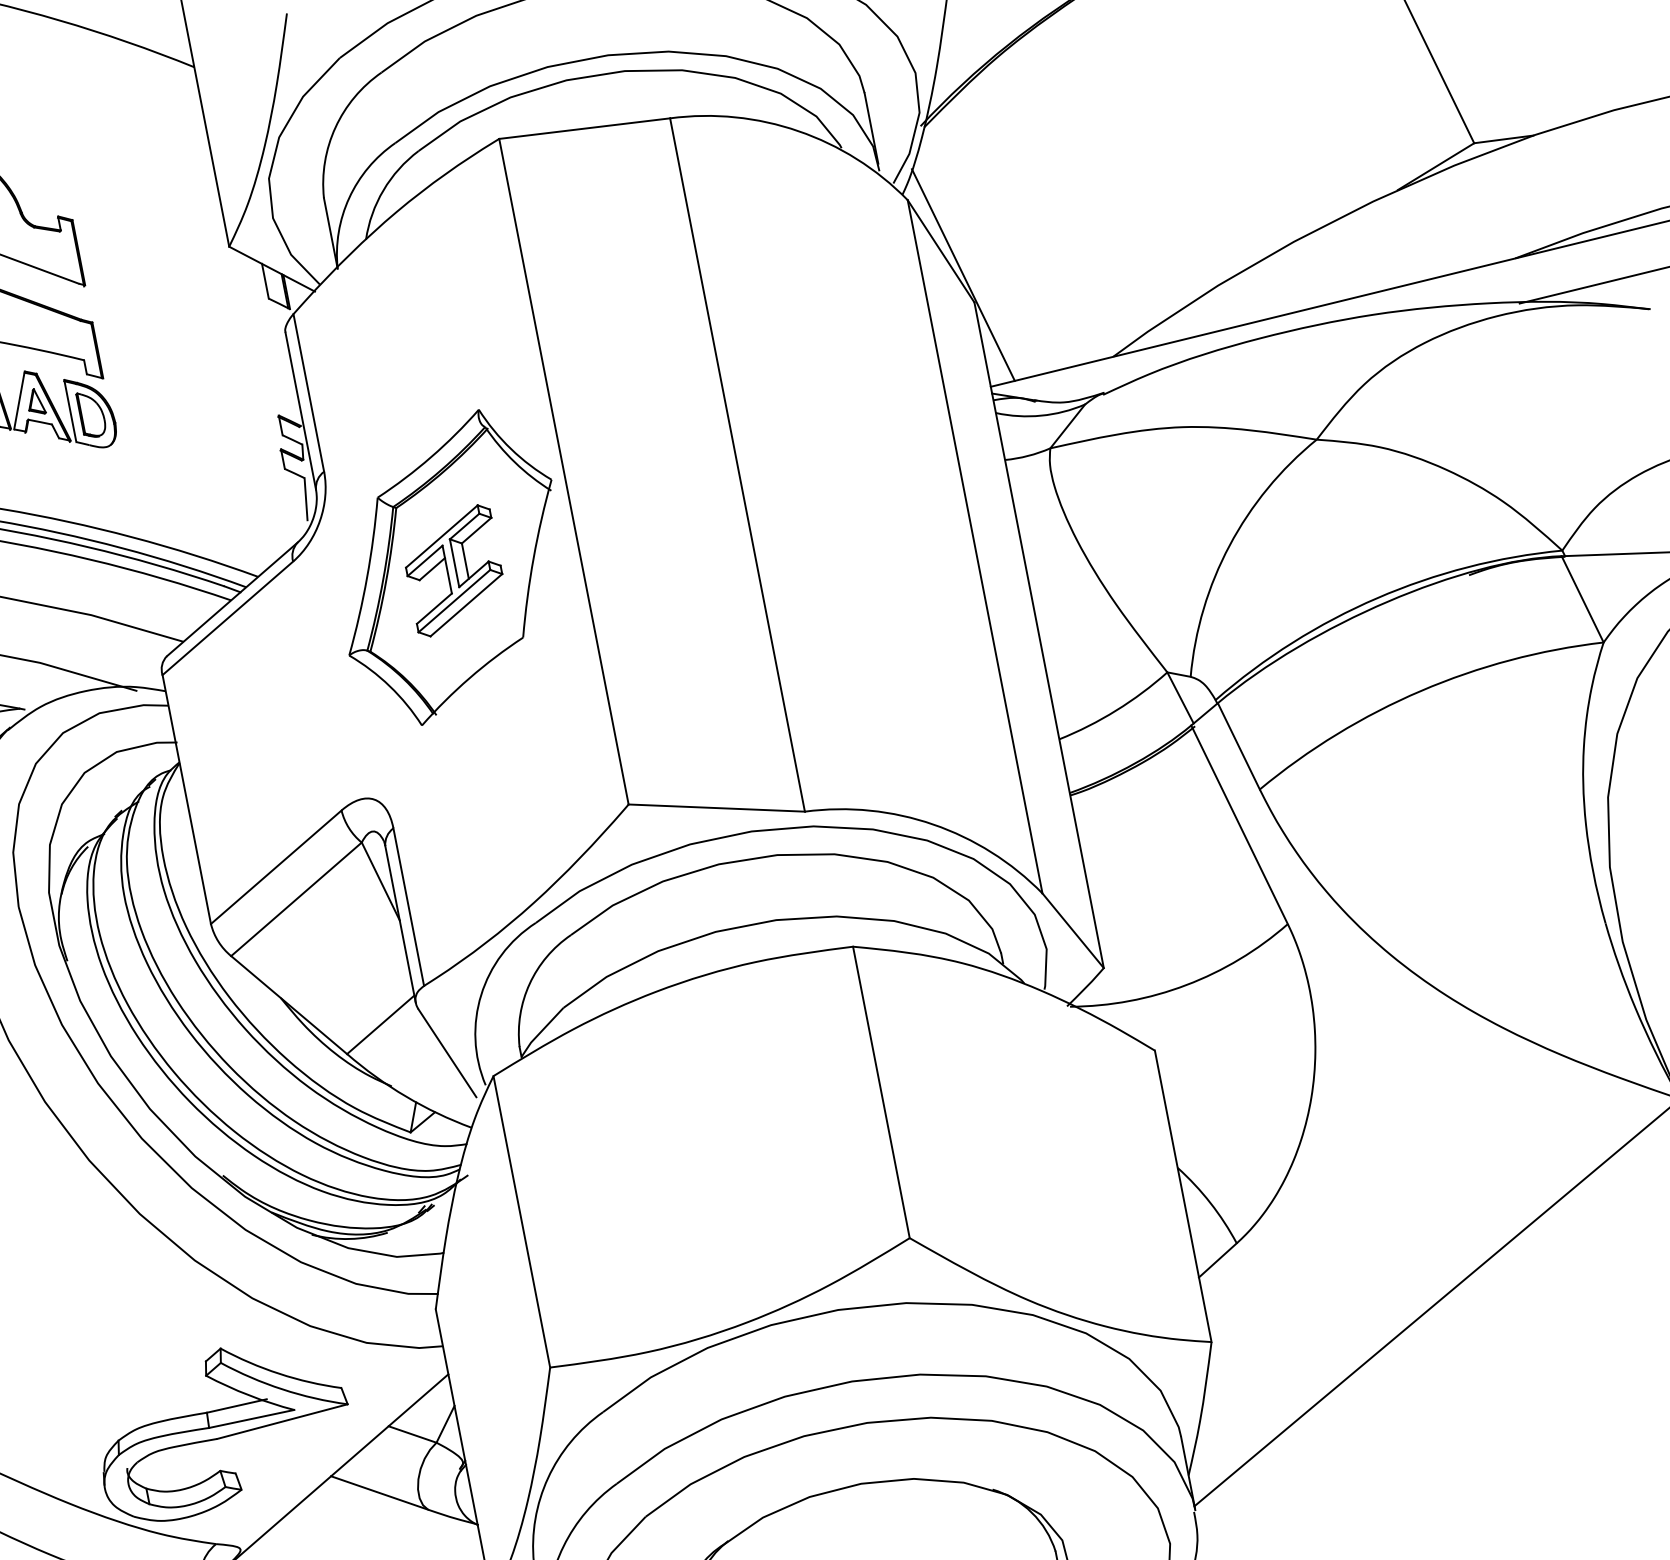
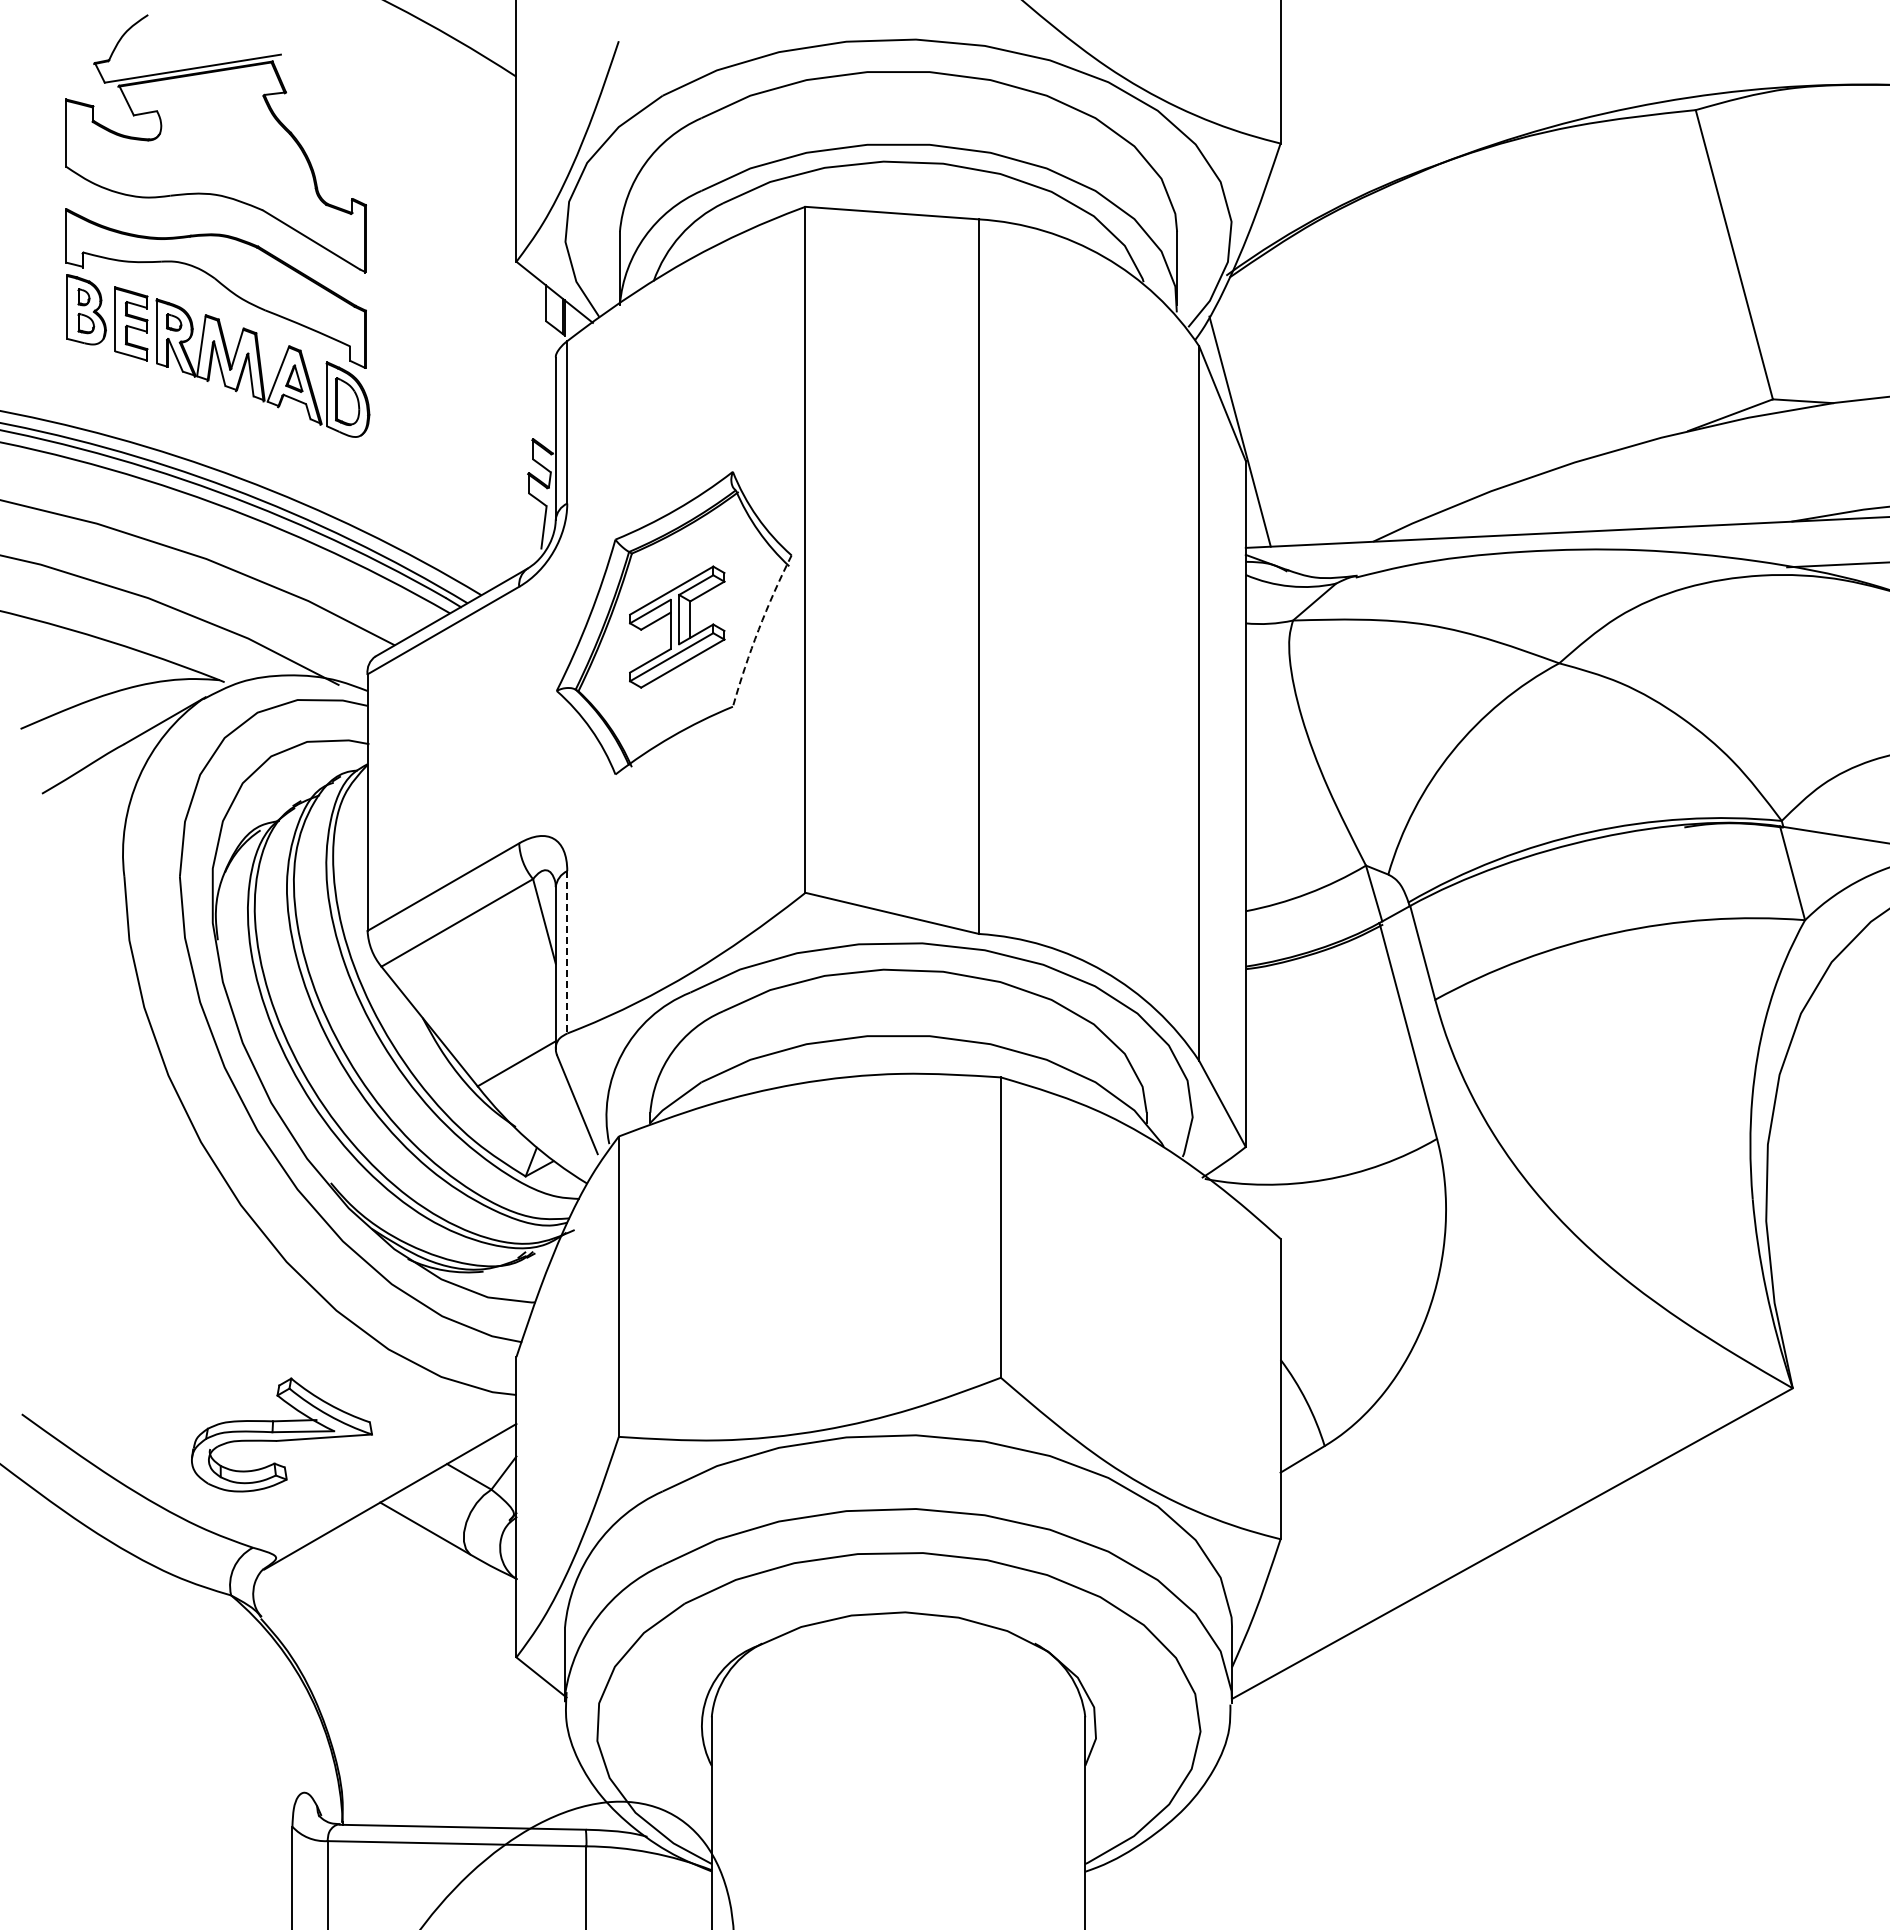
arc: (533, 557) -> (758, 629), solid -> dashed
line: (409, 907) -> (567, 952), solid -> dashed
part: (222, 1428) -> (281, 1434), size x0.7

